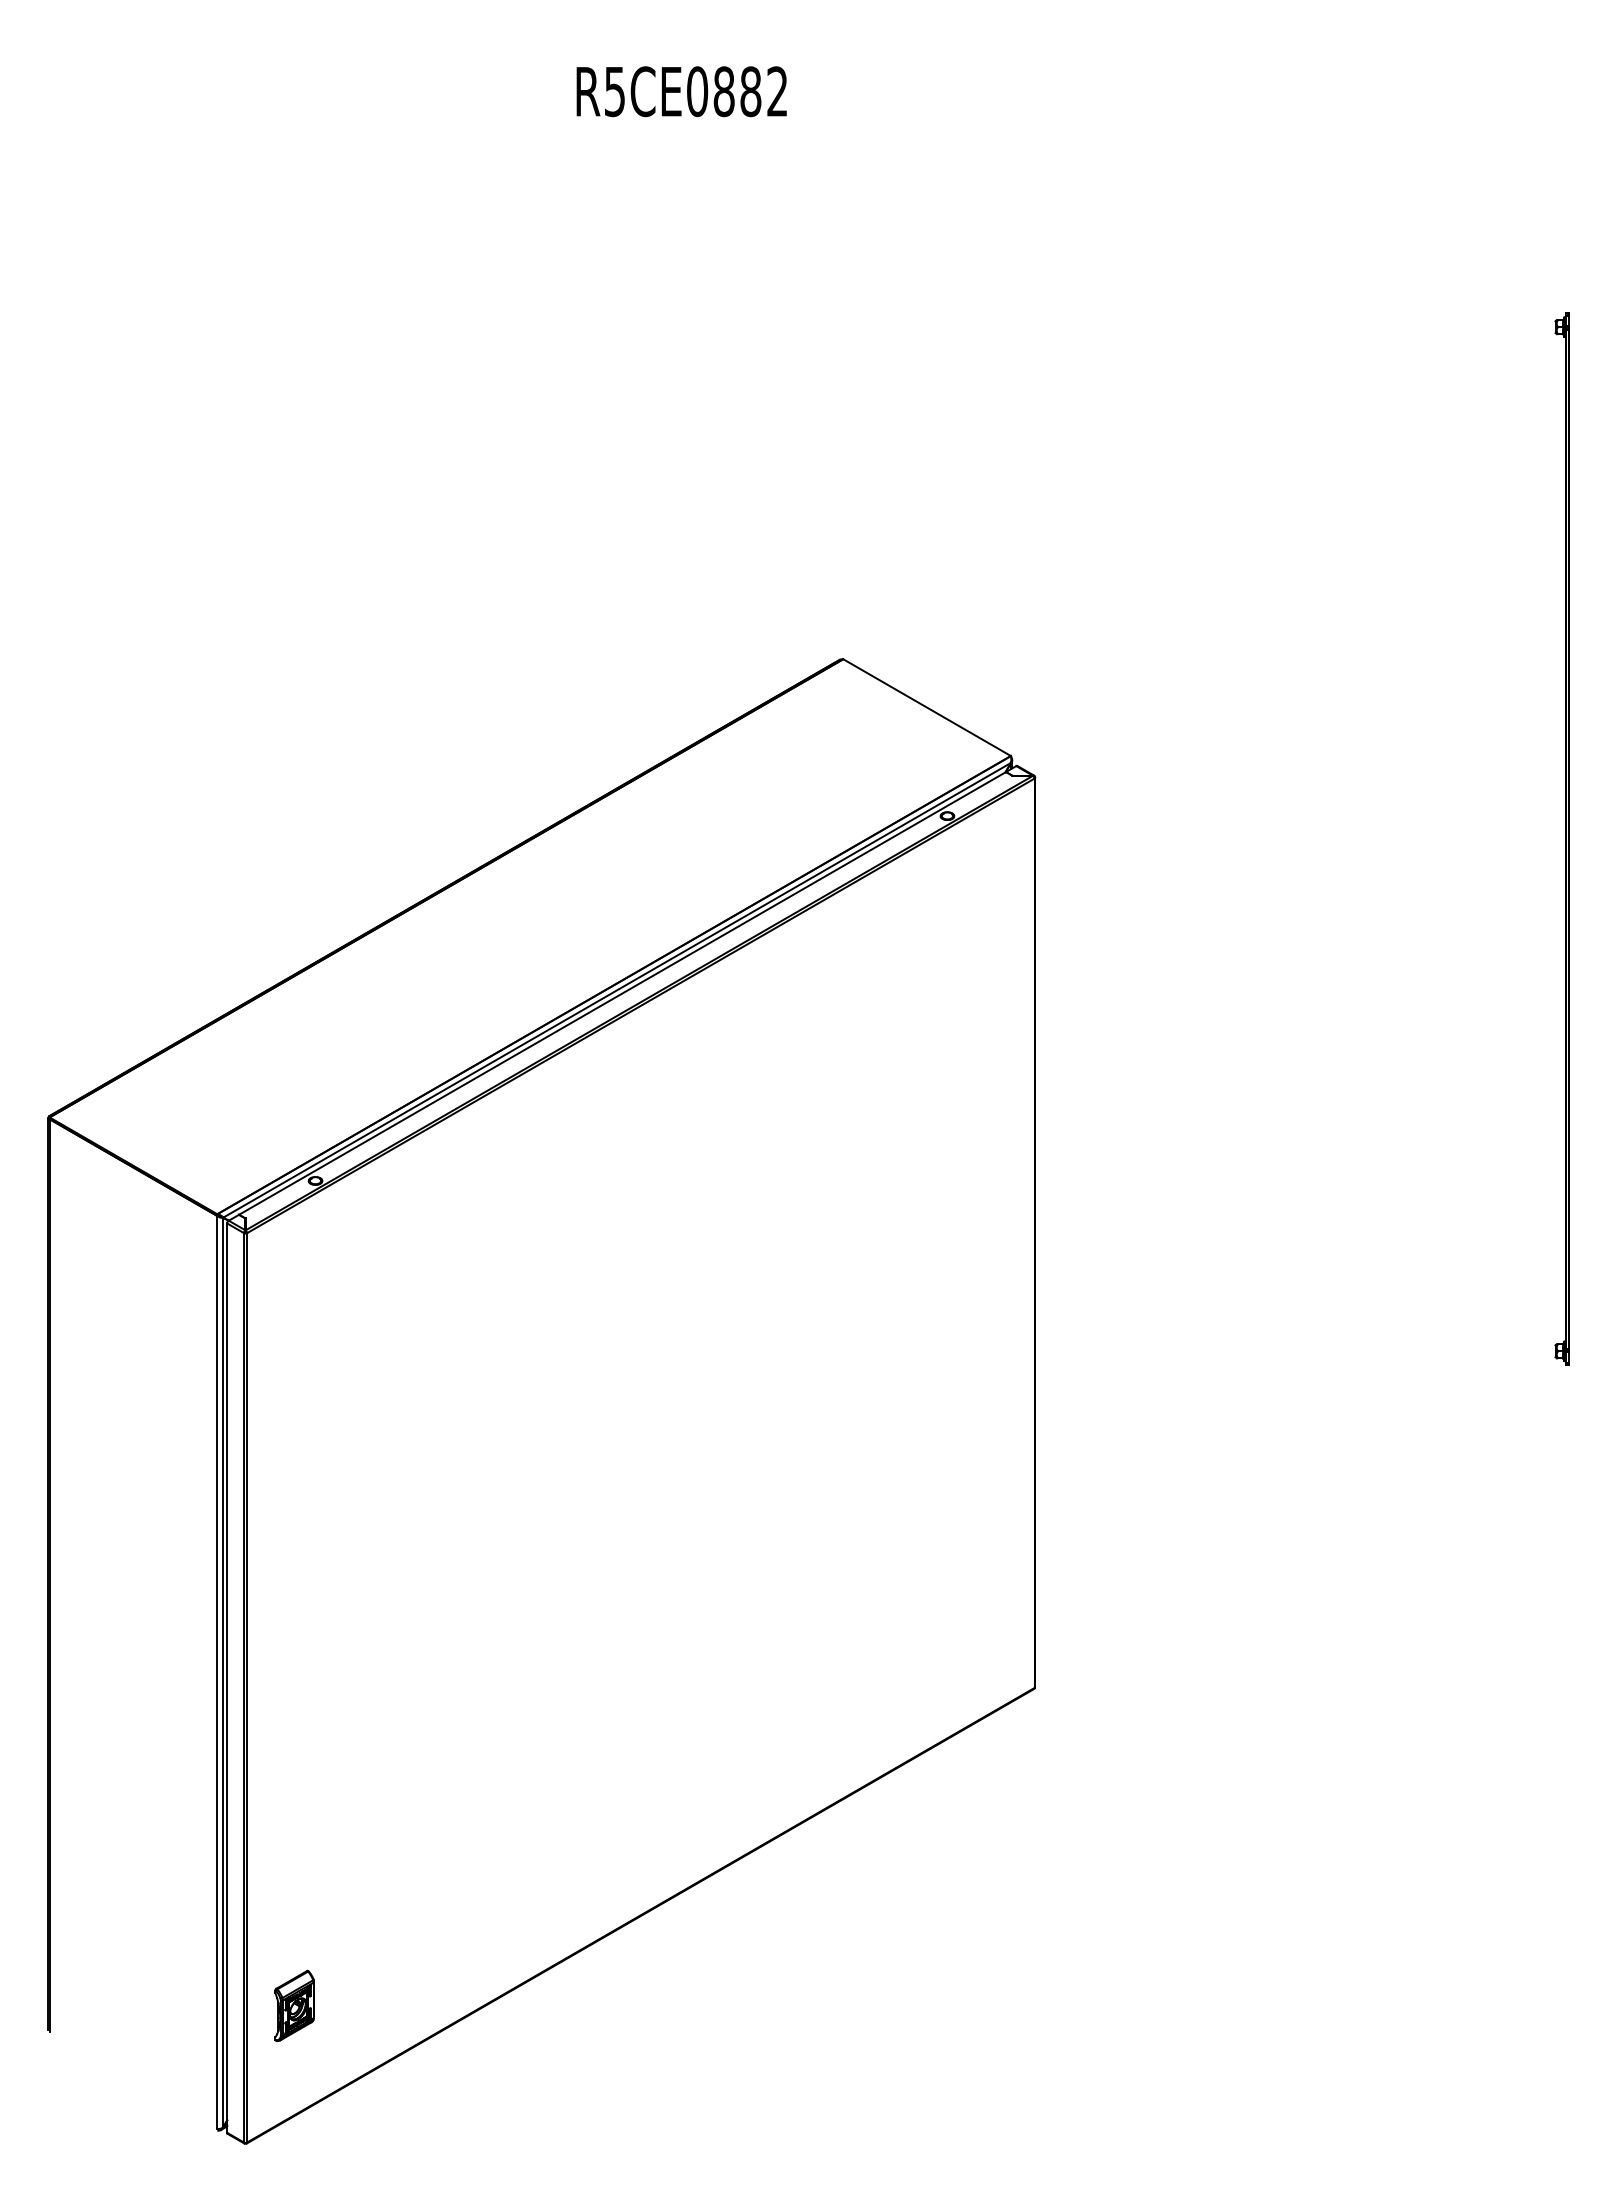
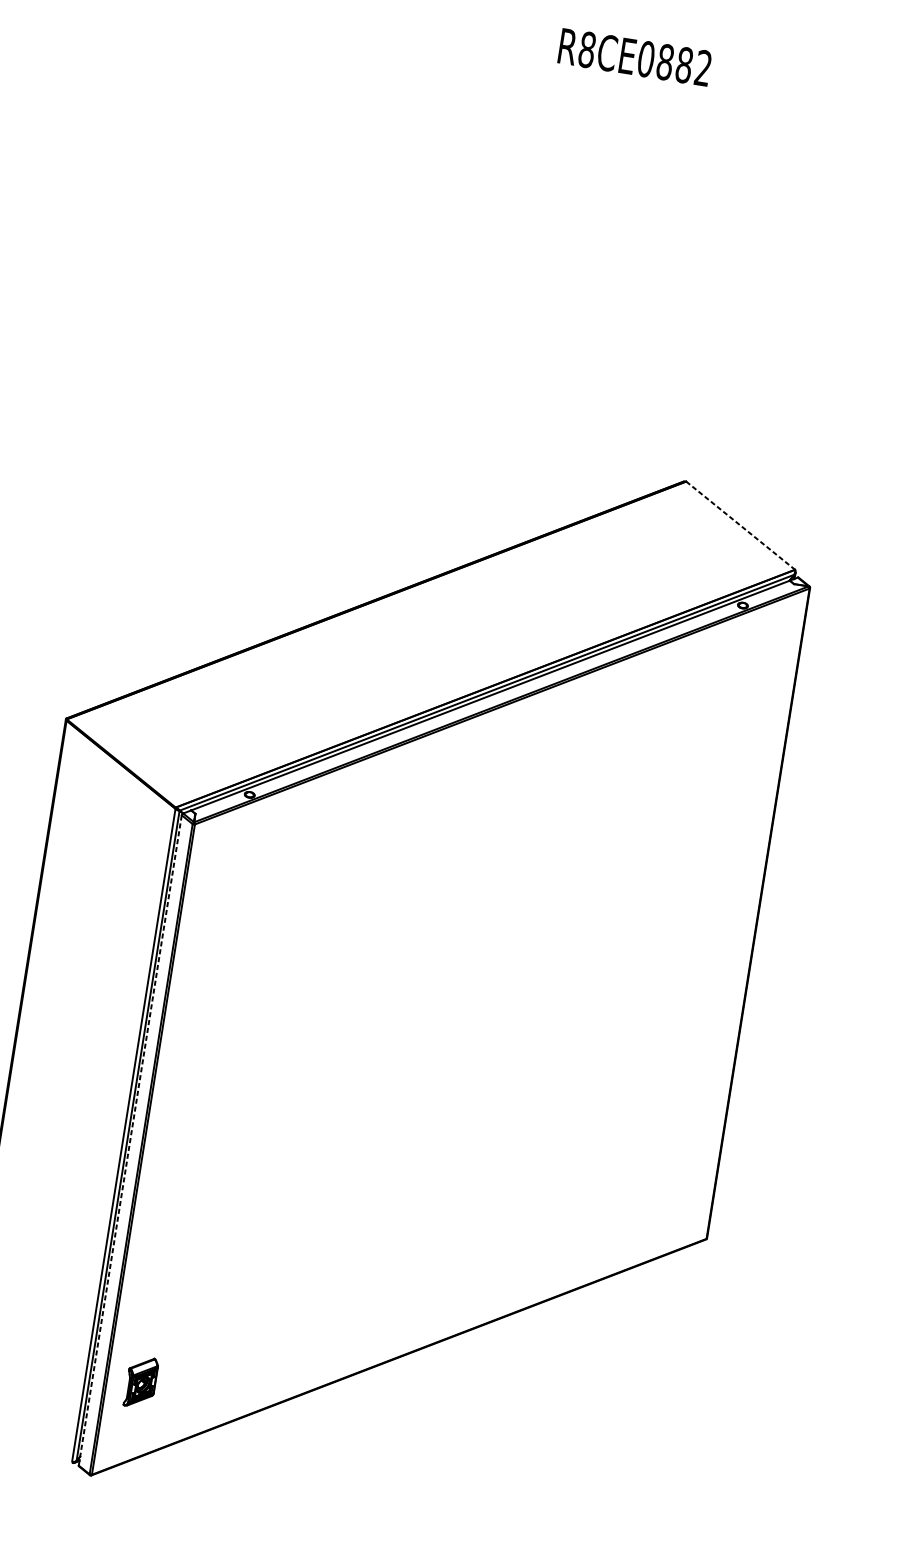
text: (614, 91) -> (586, 49), R5CE0882 -> R8CE0882
line: (927, 707) -> (740, 525), solid -> dashed
line: (227, 1678) -> (130, 1140), solid -> dashed

